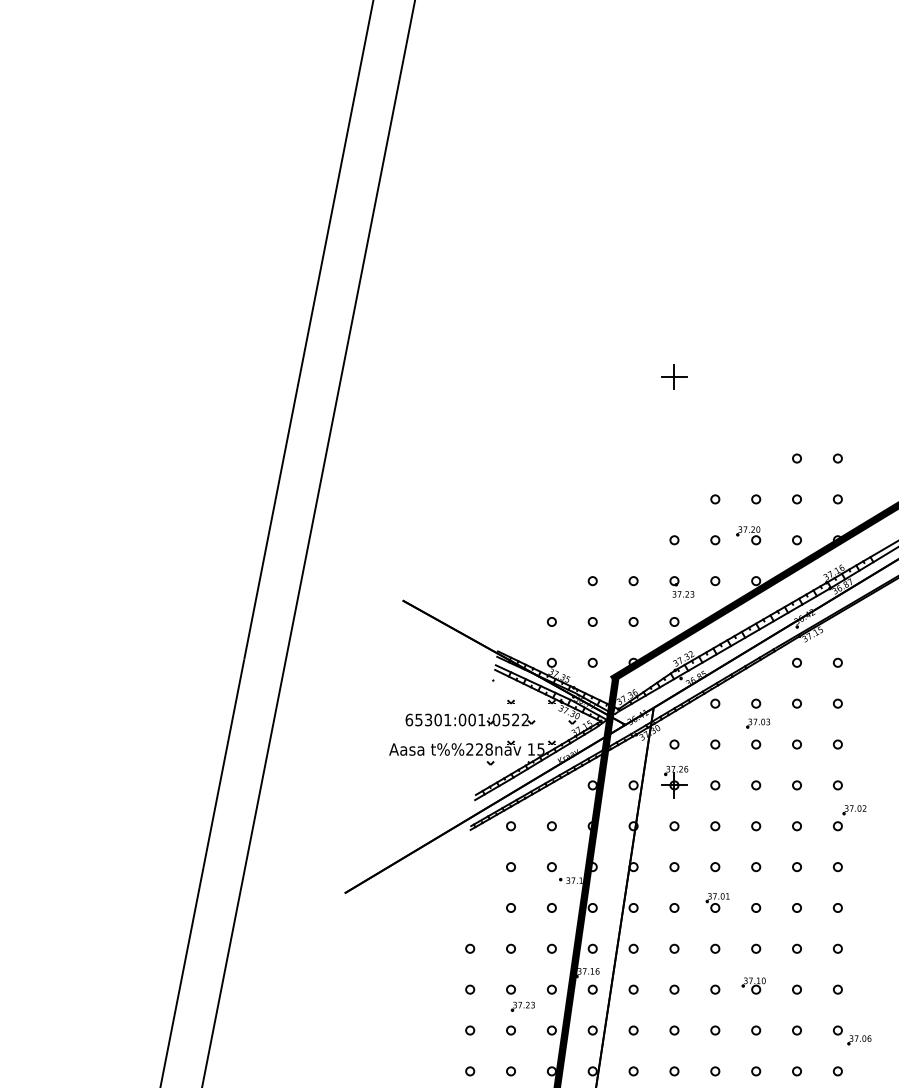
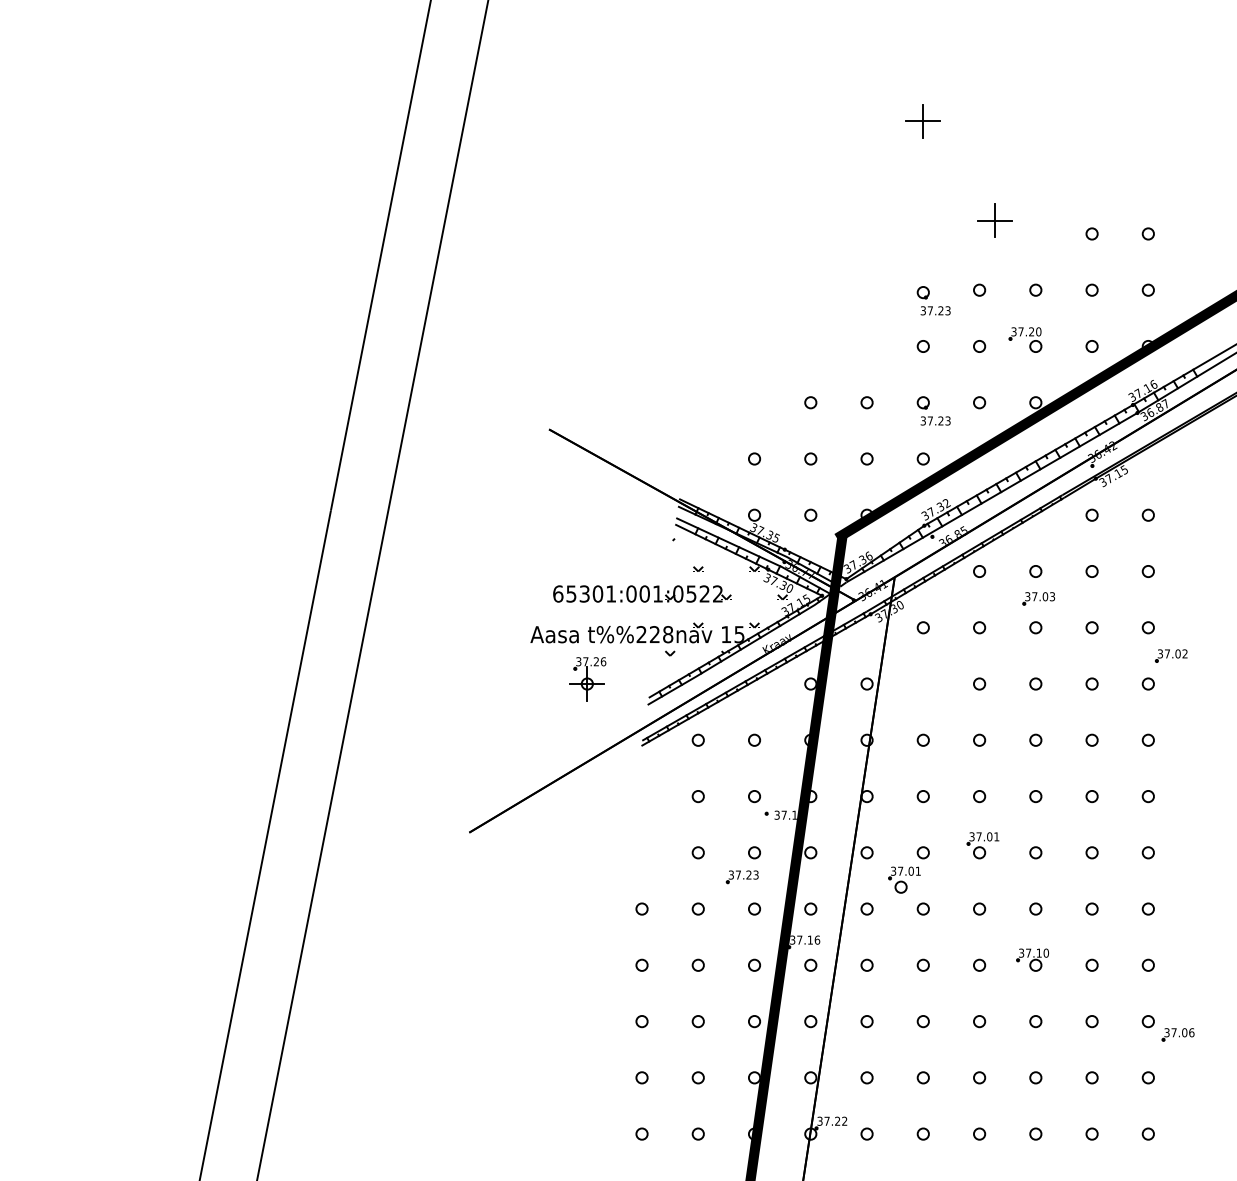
part: (726, 448) -> (994, 220), added
part: (681, 506) -> (933, 299), added
part: (674, 782) -> (587, 680), moved
part: (854, 810) -> (1171, 656), moved
part: (660, 927) -> (904, 879), added
part: (522, 1006) -> (741, 876), moved

